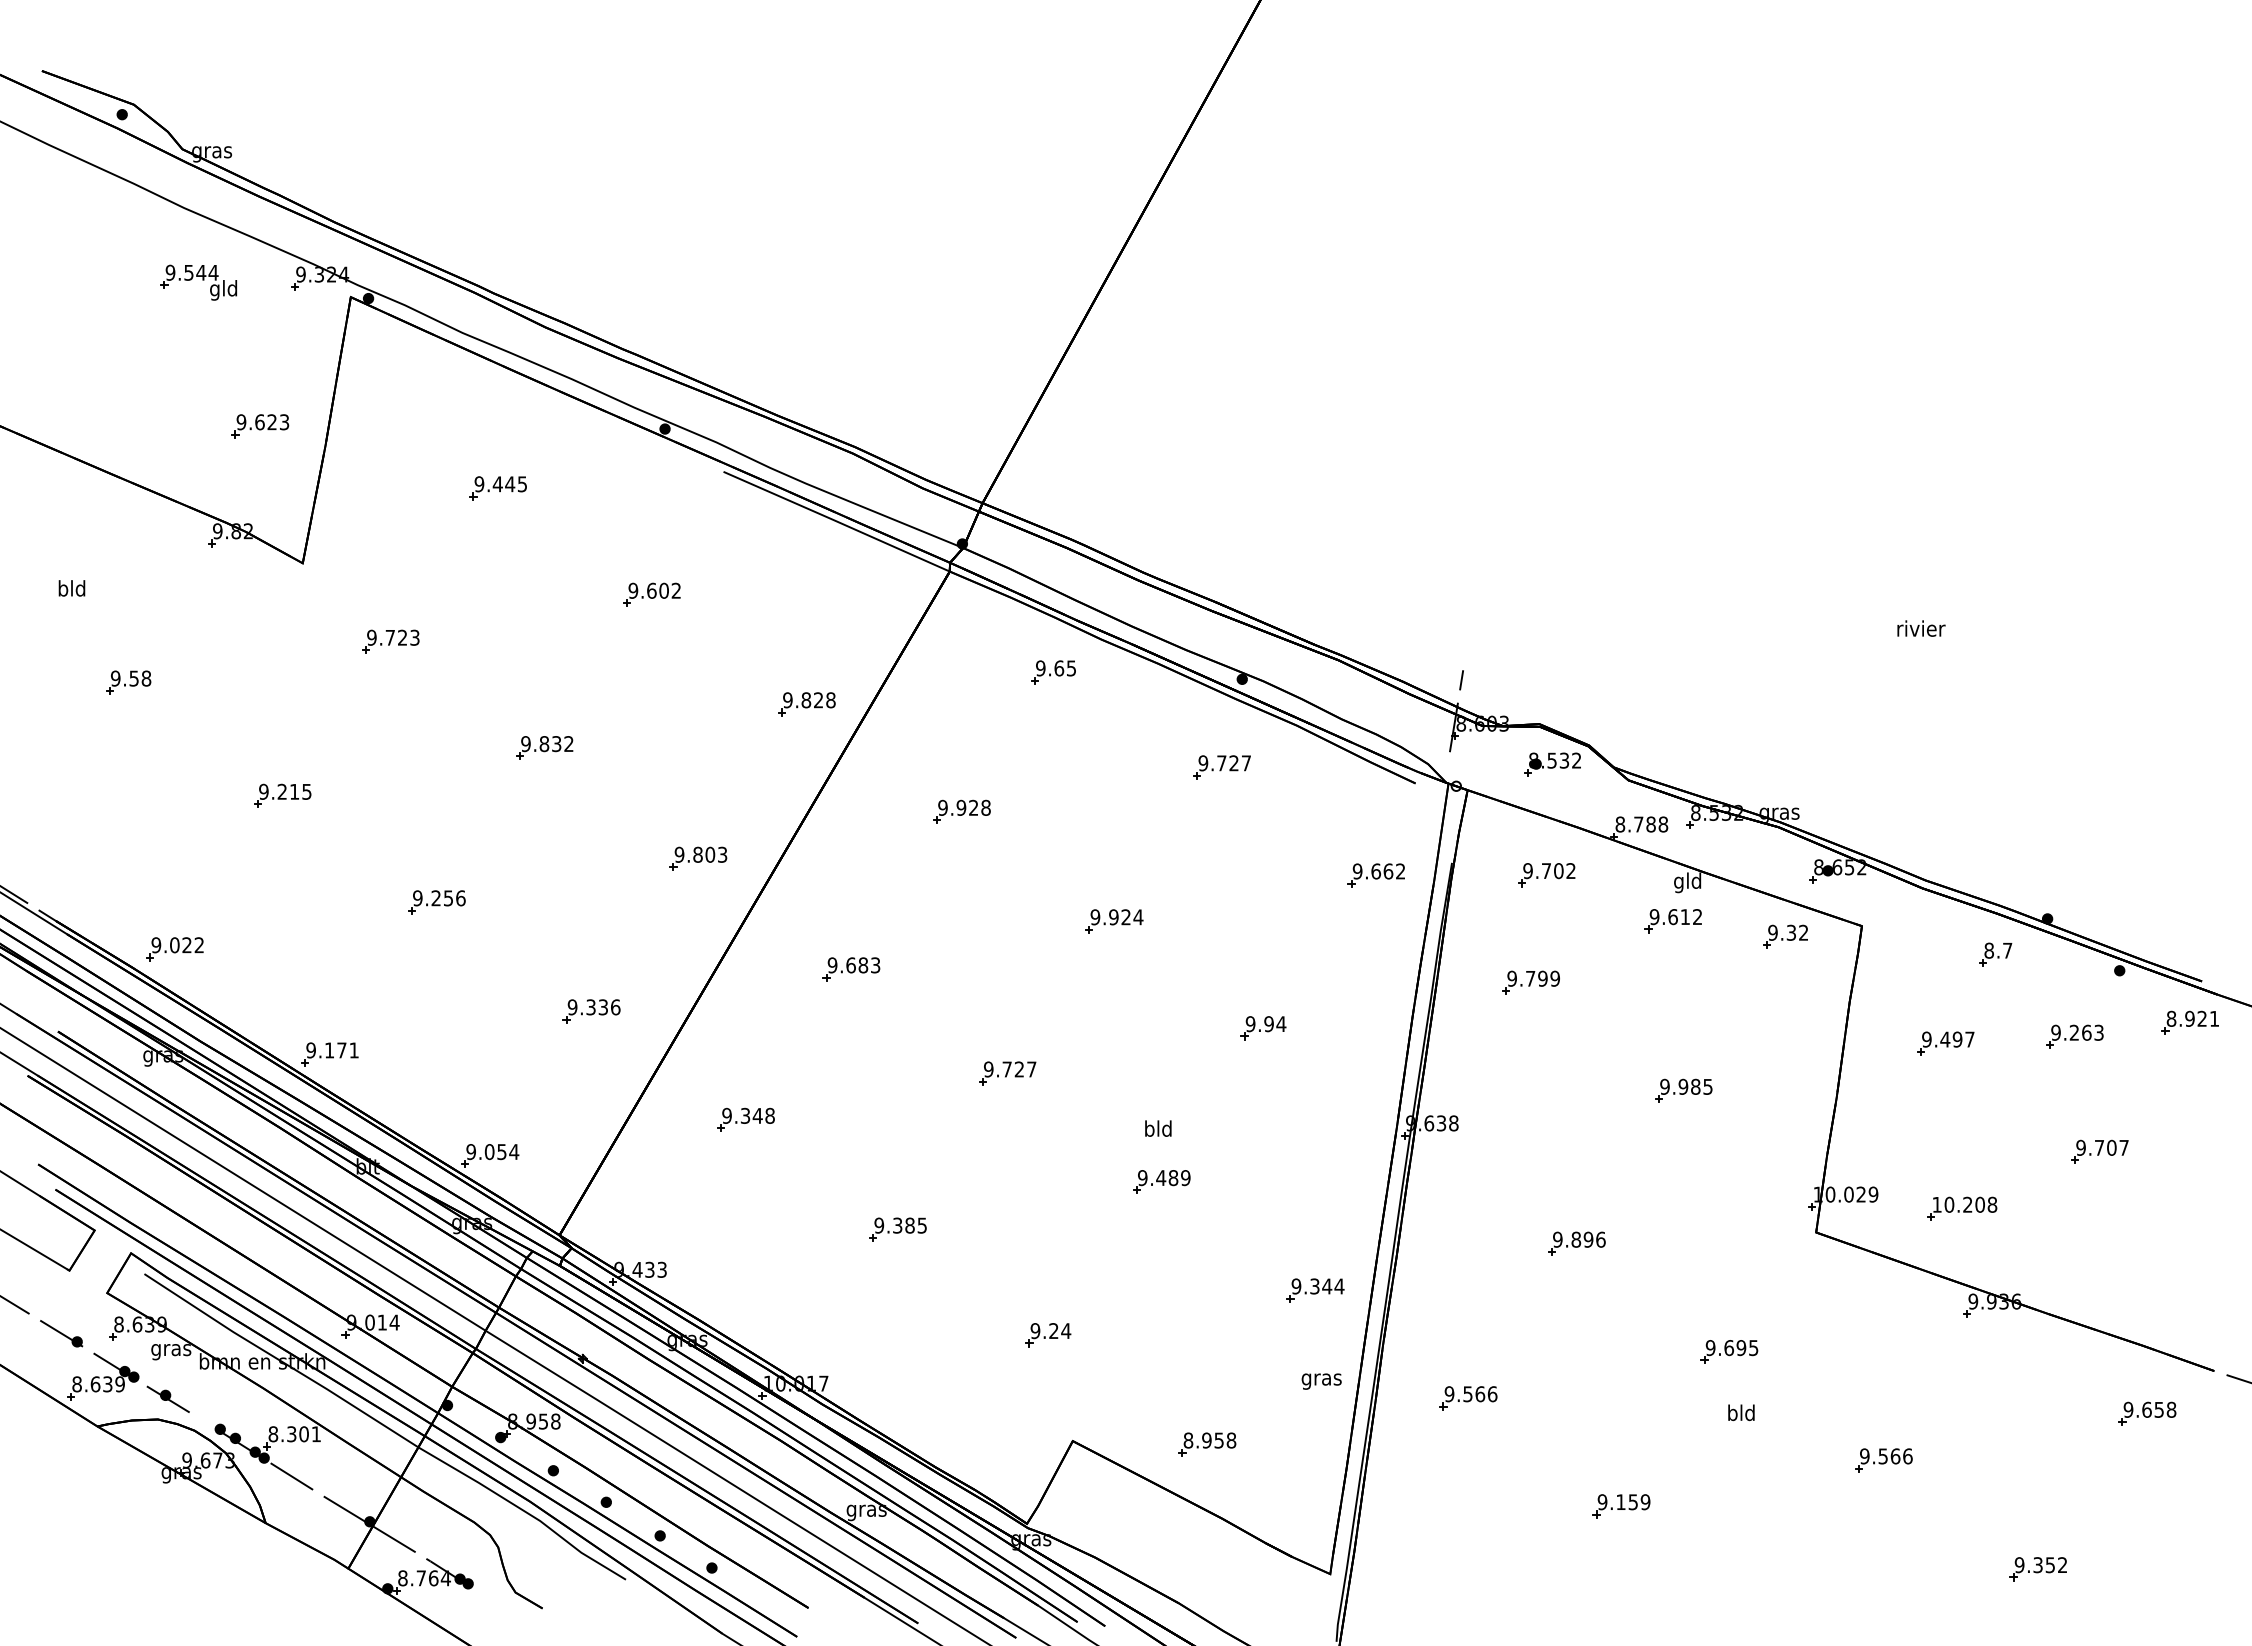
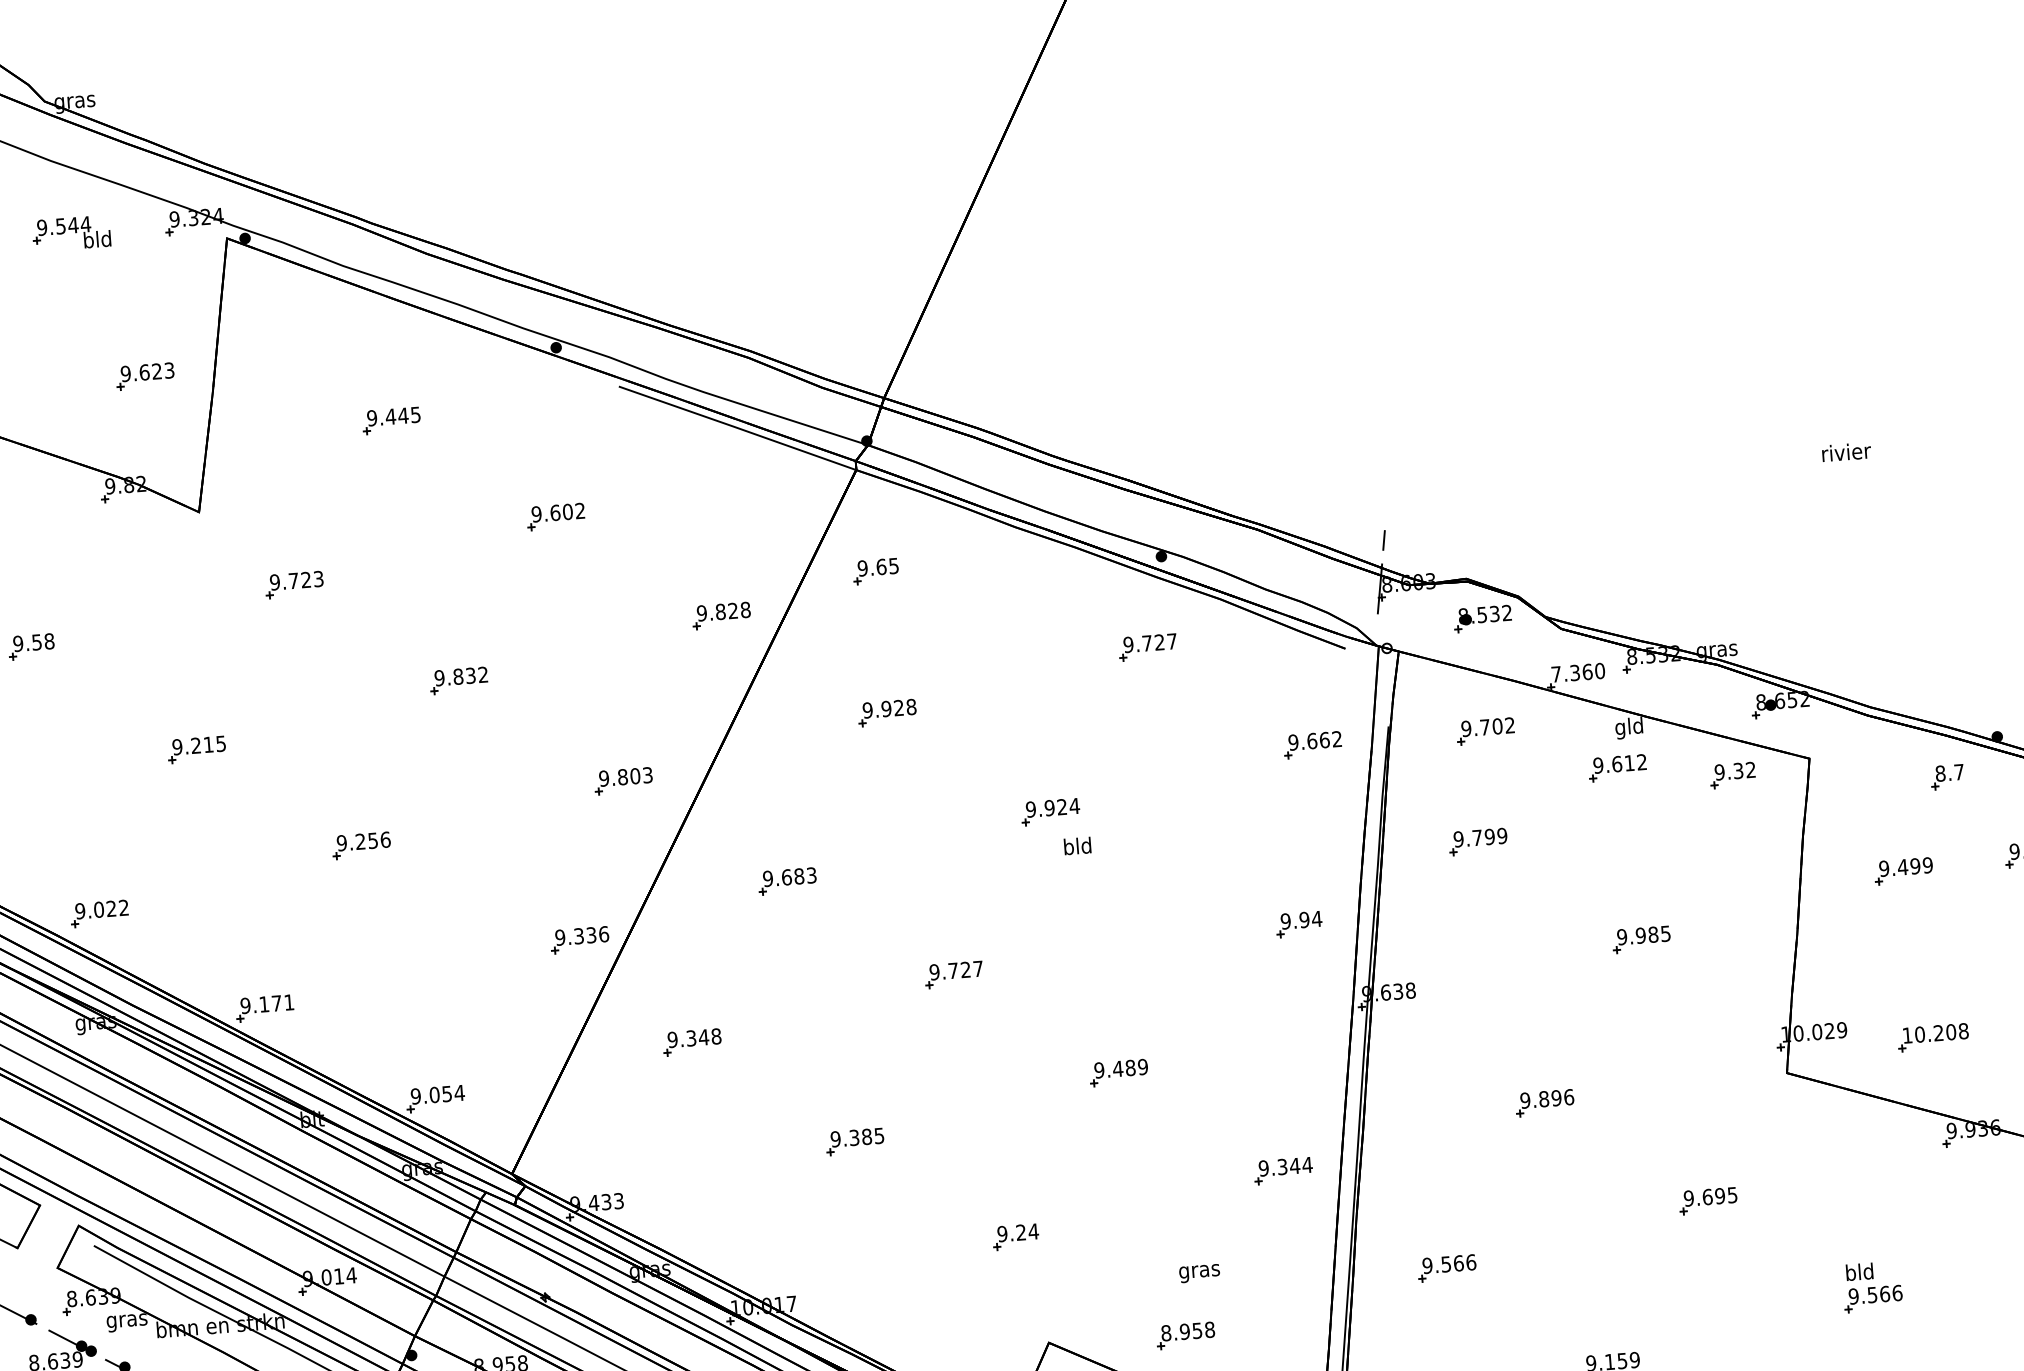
text: (215, 290) -> (89, 242), gld -> bld
part: (1053, 672) -> (875, 571), moved
text: (1641, 824) -> (1577, 672), 8.788 -> 7.360
part: (591, 1011) -> (579, 940), moved
part: (1263, 1028) -> (1299, 924), moved
text: (1969, 1039) -> (1927, 865), 9.497 -> 9.499
text: (1158, 1128) -> (1077, 845), moved
text: (1321, 1381) -> (1199, 1273), moved
text: (1741, 1412) -> (1859, 1271), moved

